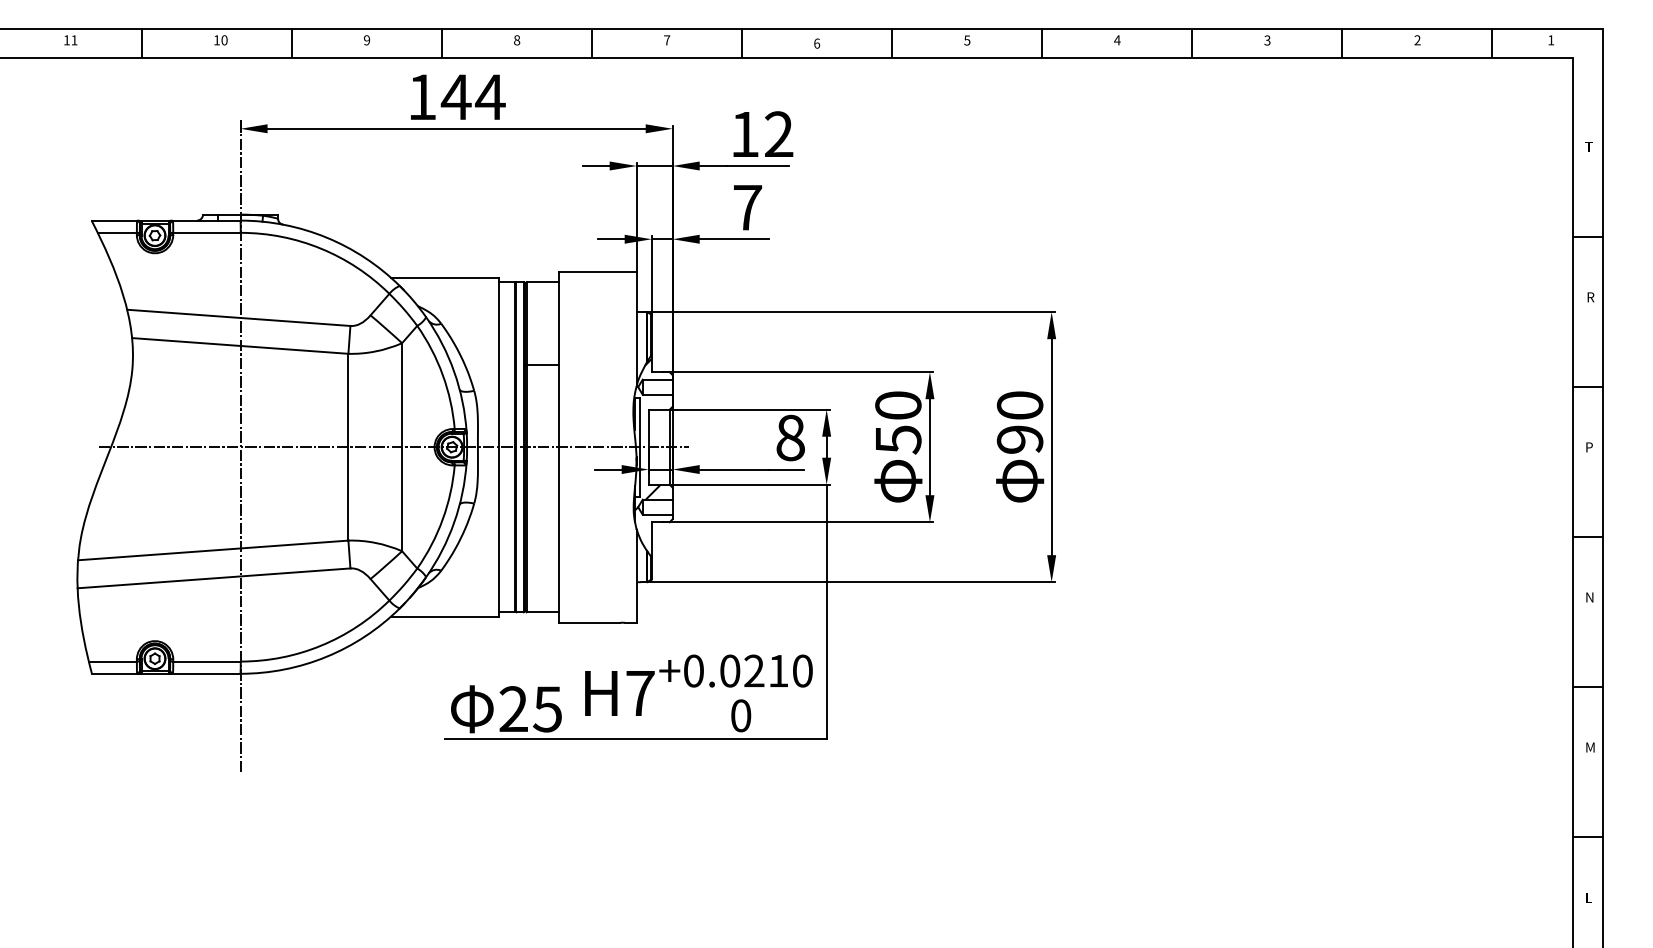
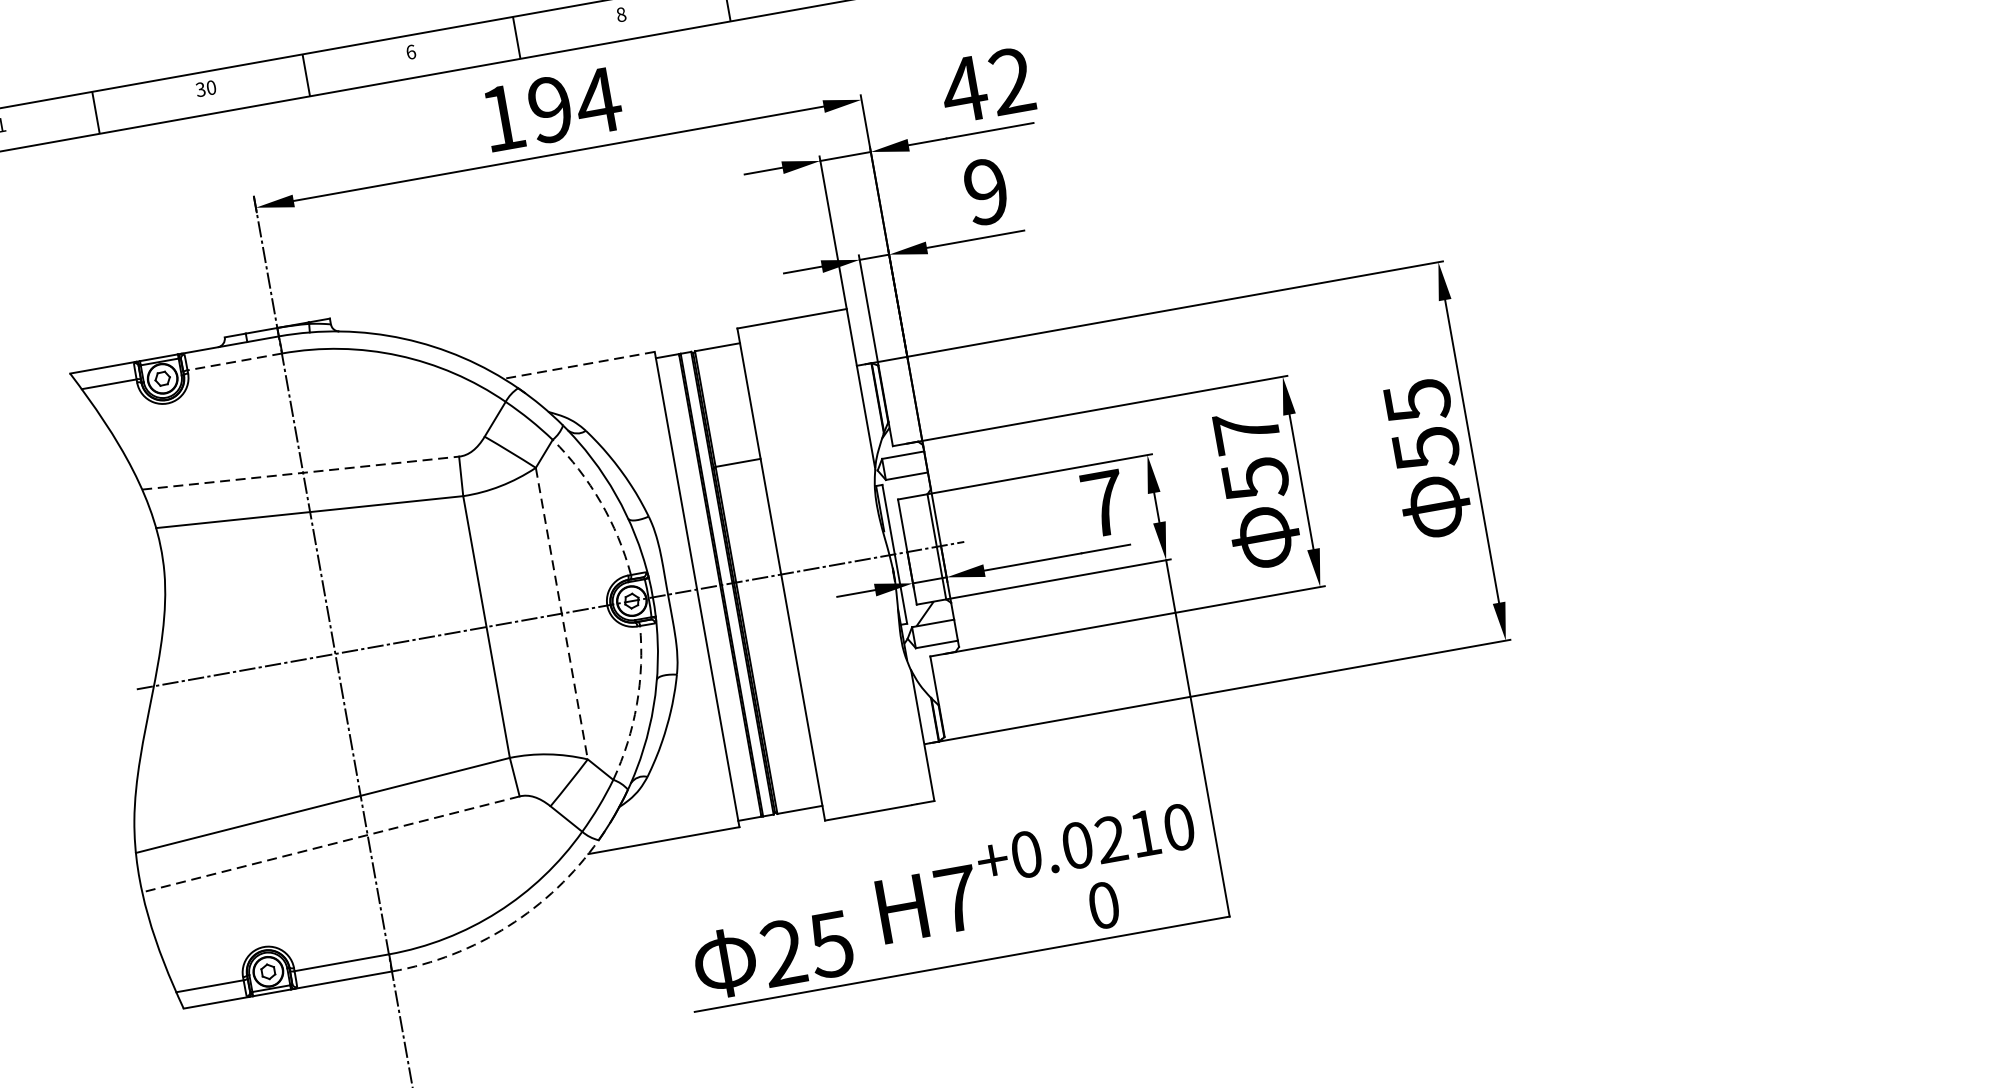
text: (216, 40) -> (200, 89), 10 -> 30
text: (367, 40) -> (411, 52), 9 -> 6
text: (455, 97) -> (549, 110), 144 -> 194
text: (744, 134) -> (963, 89), 12 -> 42
text: (747, 207) -> (986, 191), 7 -> 9
line: (207, 232) -> (235, 361), solid -> dashed
line: (444, 277) -> (578, 365), solid -> dashed
line: (238, 317) -> (300, 472), solid -> dashed
arc: (442, 375) -> (600, 503), solid -> dashed
text: (898, 405) -> (1247, 431), 50 -> 57
text: (1019, 422) -> (1420, 424), 90 -> 55
text: (790, 437) -> (1103, 503), 8 -> 7
line: (402, 447) -> (562, 613), solid -> dashed
arc: (442, 519) -> (636, 704), solid -> dashed
line: (214, 578) -> (331, 844), solid -> dashed
arc: (326, 656) -> (508, 925), solid -> dashed

